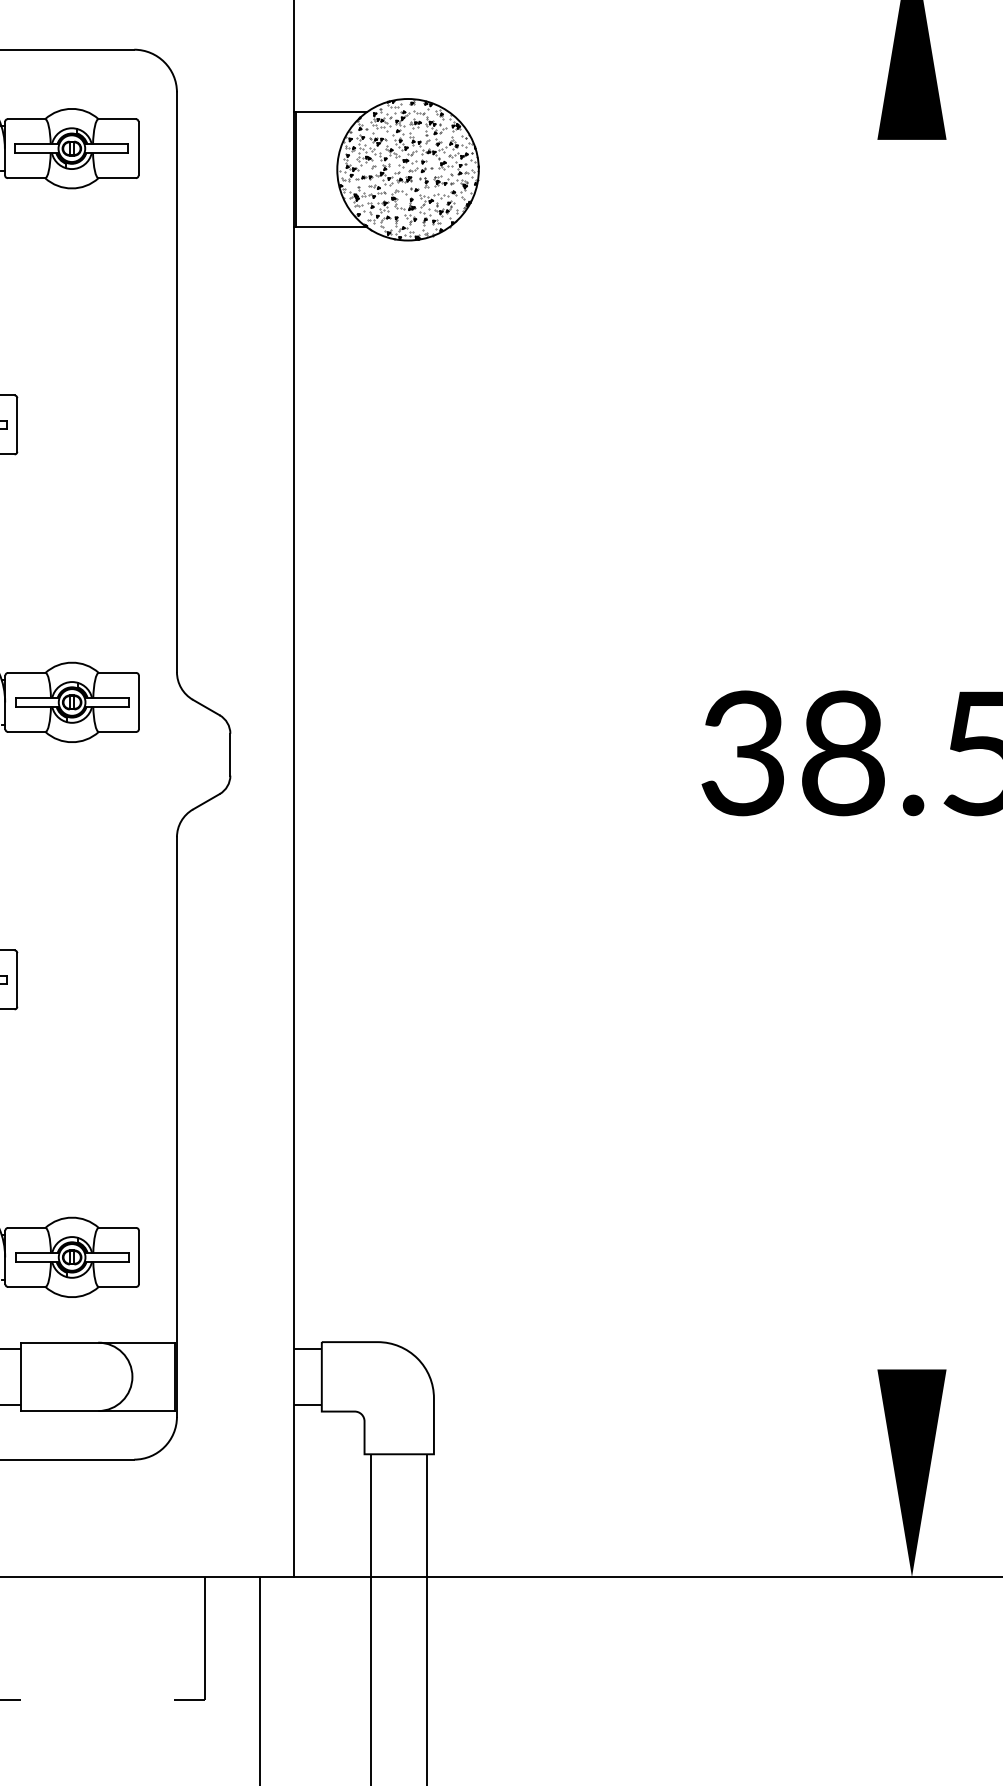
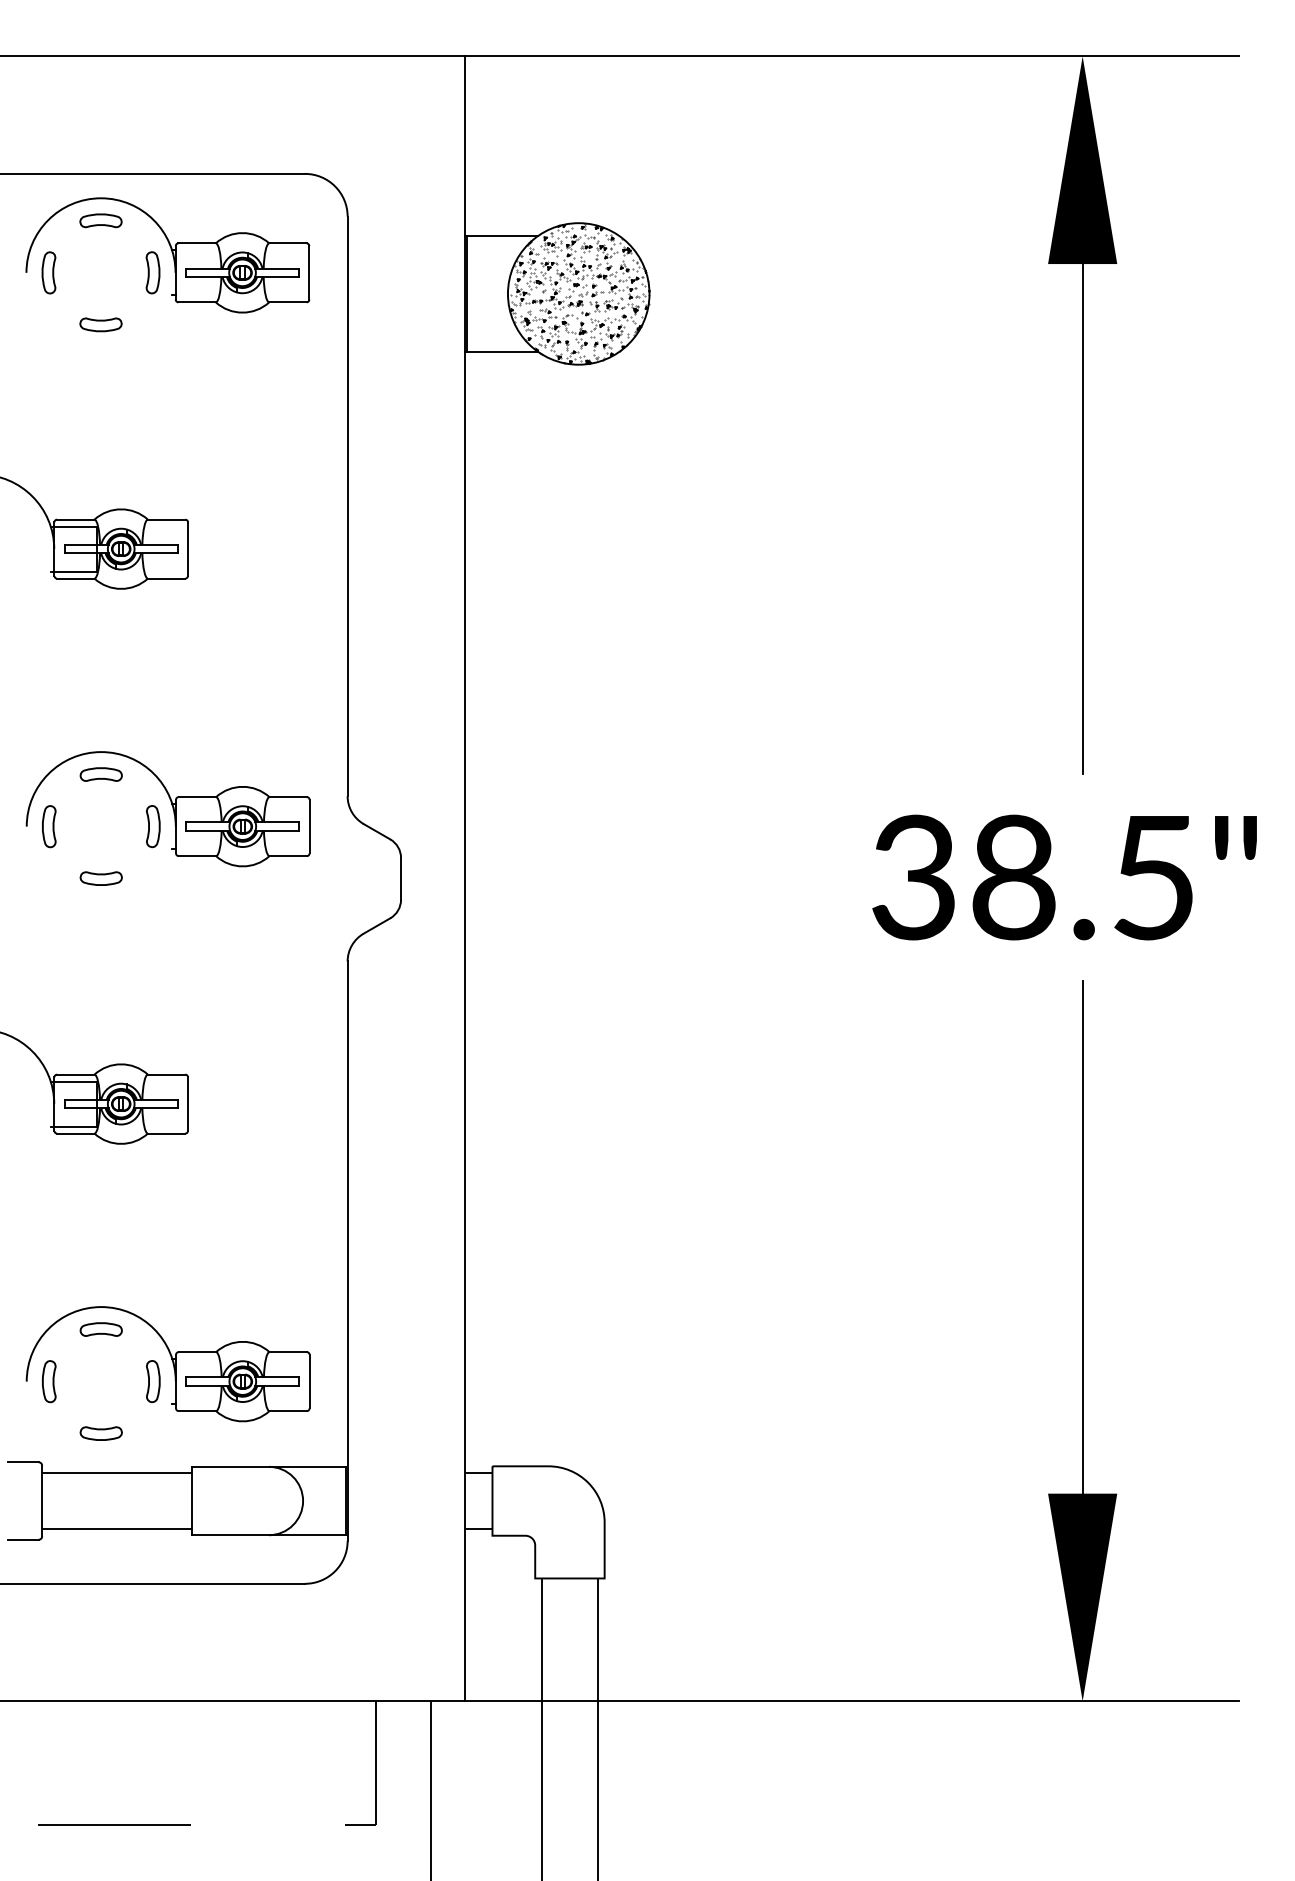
line: (911, 394) -> (1082, 518), added
line: (911, 1113) -> (1082, 1237), added

